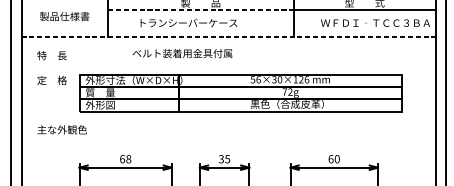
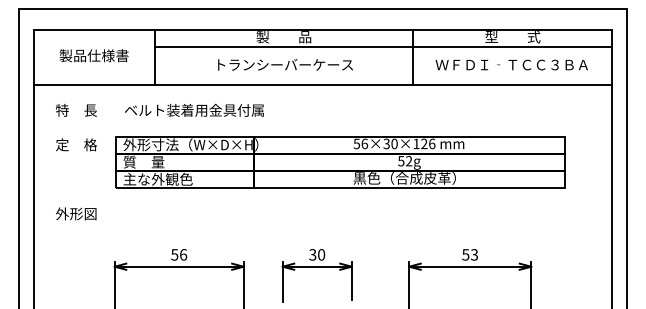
line: (201, 9) -> (284, 46), dashed -> solid
text: (188, 22) -> (285, 64), moved
text: (375, 22) -> (511, 64), moved
line: (229, 37) -> (323, 84), dashed -> solid
text: (182, 53) -> (194, 110), moved
text: (284, 92) -> (401, 161), 72g -> 52g
text: (110, 105) -> (157, 179), 外形図 -> 主な外観色
text: (62, 129) -> (90, 213), 主な外観色 -> 外形図
text: (125, 158) -> (179, 254), 68 -> 56
text: (227, 158) -> (321, 254), 35 -> 30
text: (334, 158) -> (470, 254), 60 -> 53

